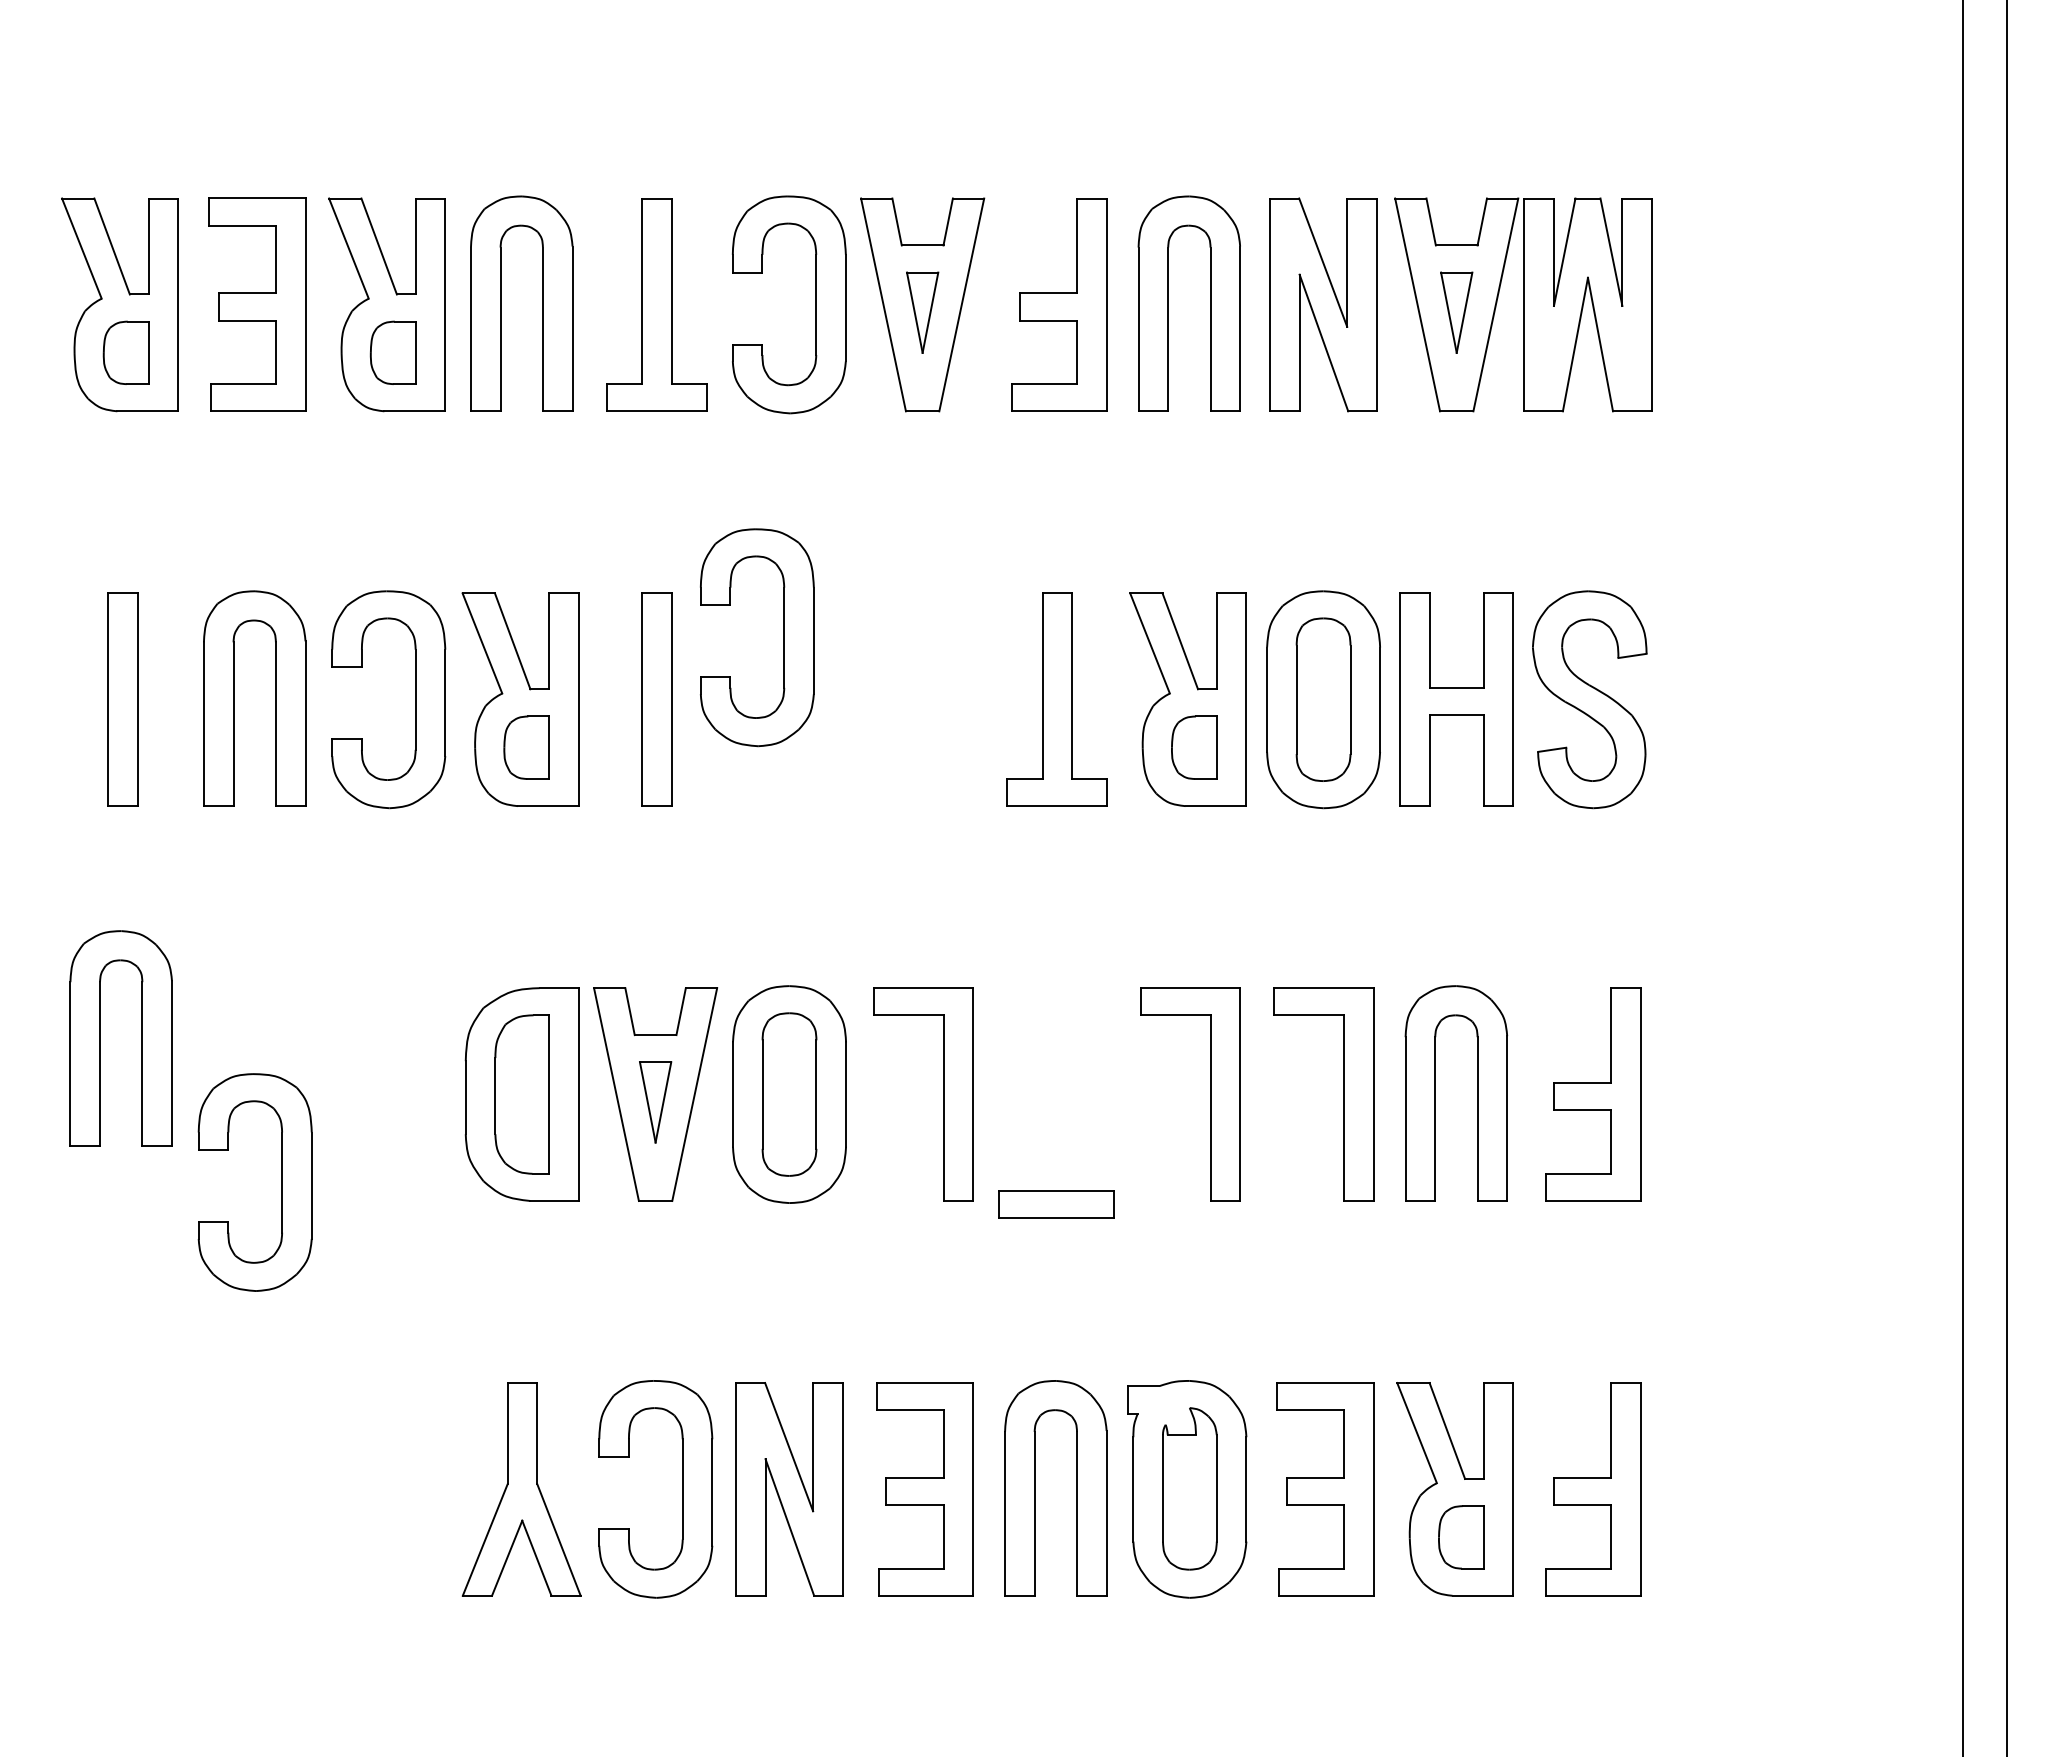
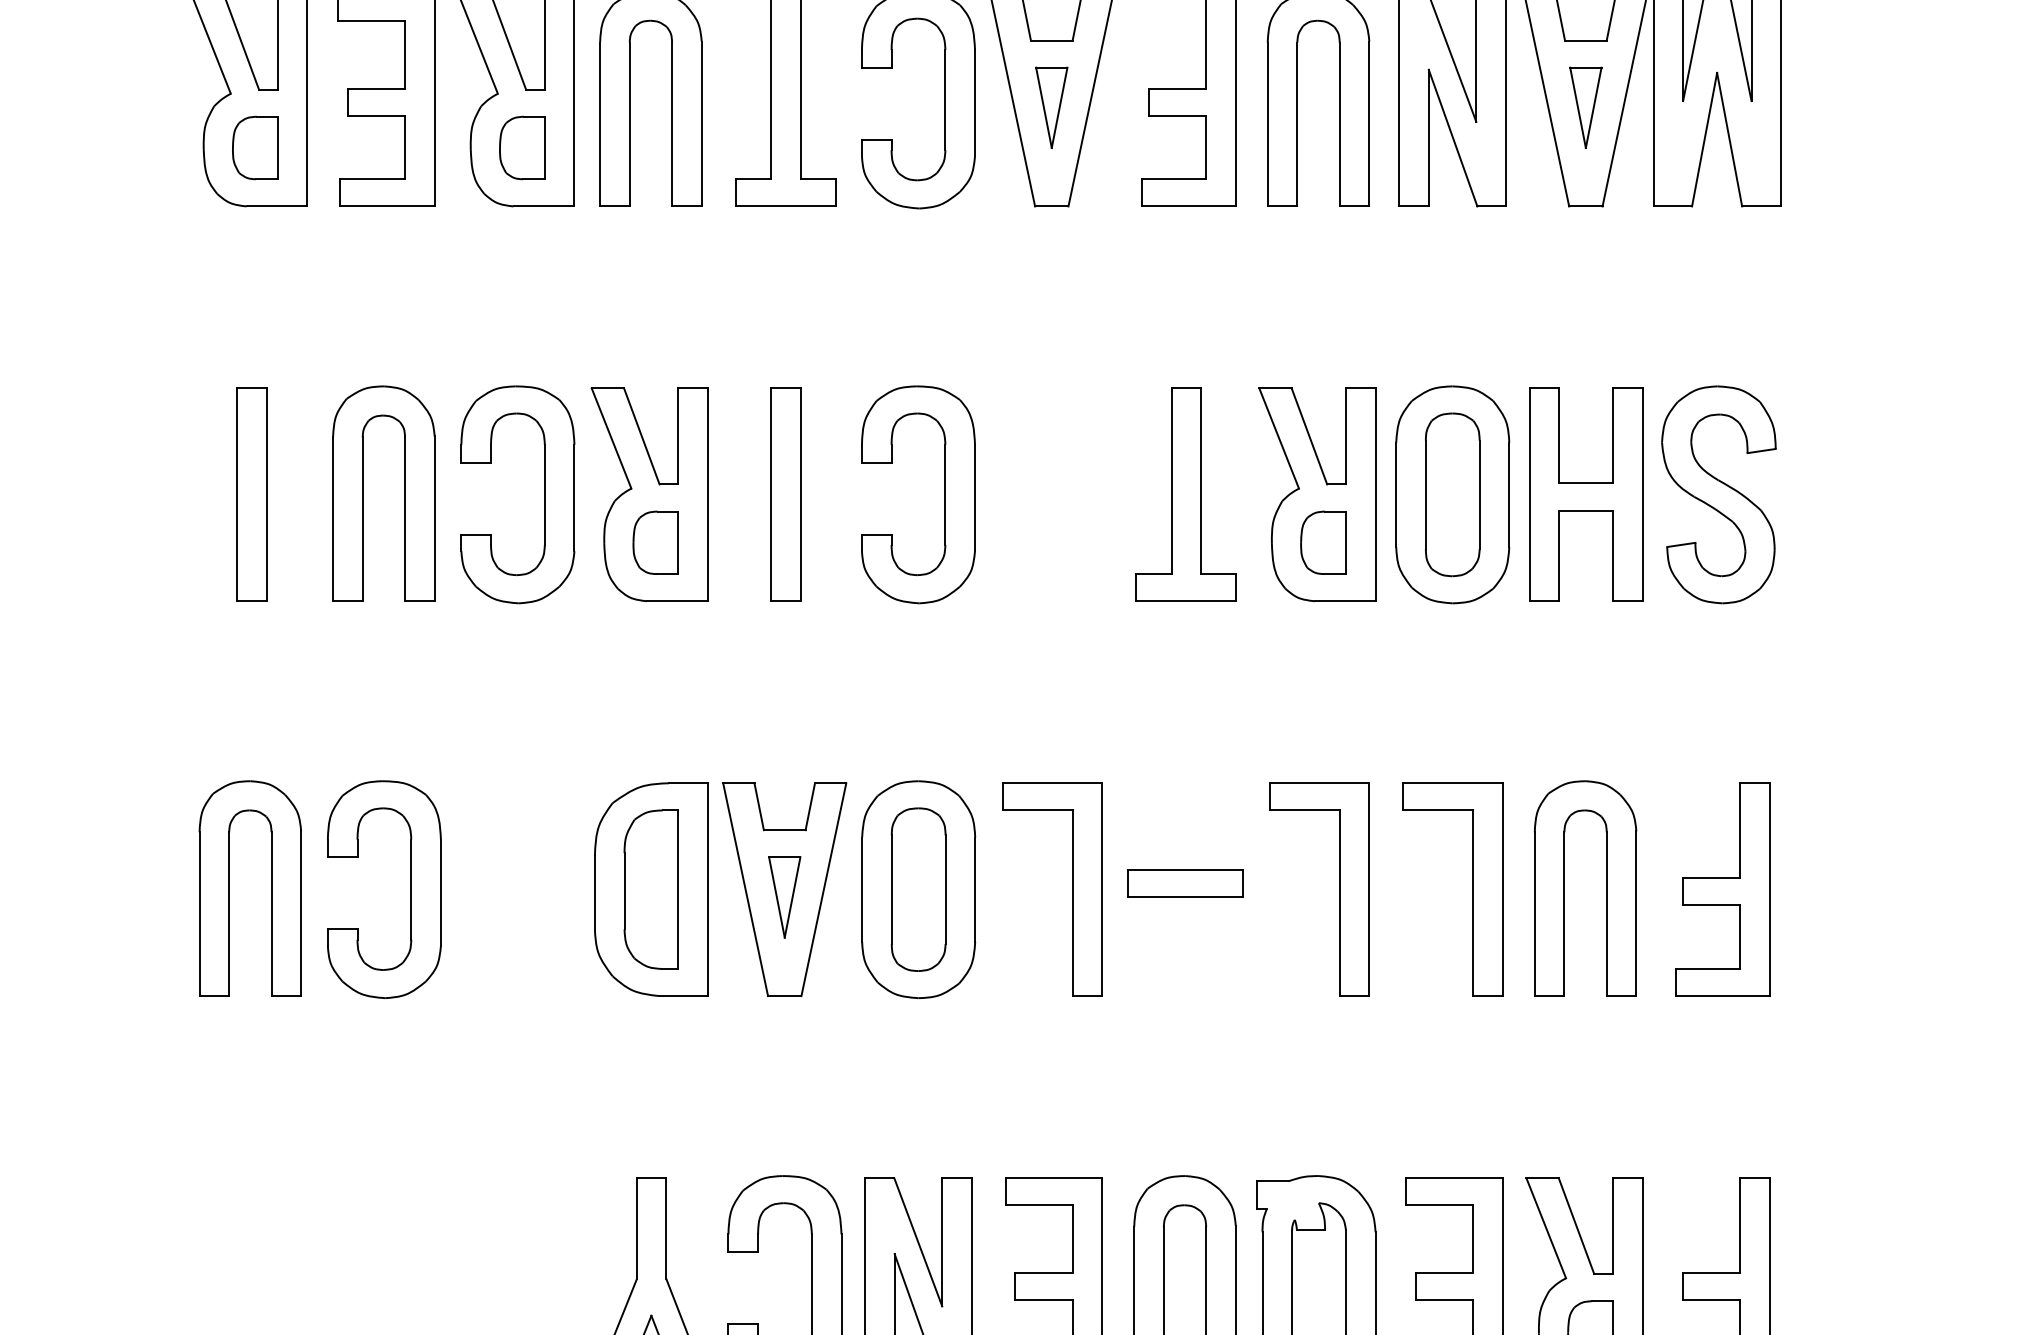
part: (783, 637) -> (944, 494), moved
part: (100, 1038) -> (229, 888), moved
part: (281, 1182) -> (410, 889), moved
part: (1056, 1204) -> (1185, 883), moved

